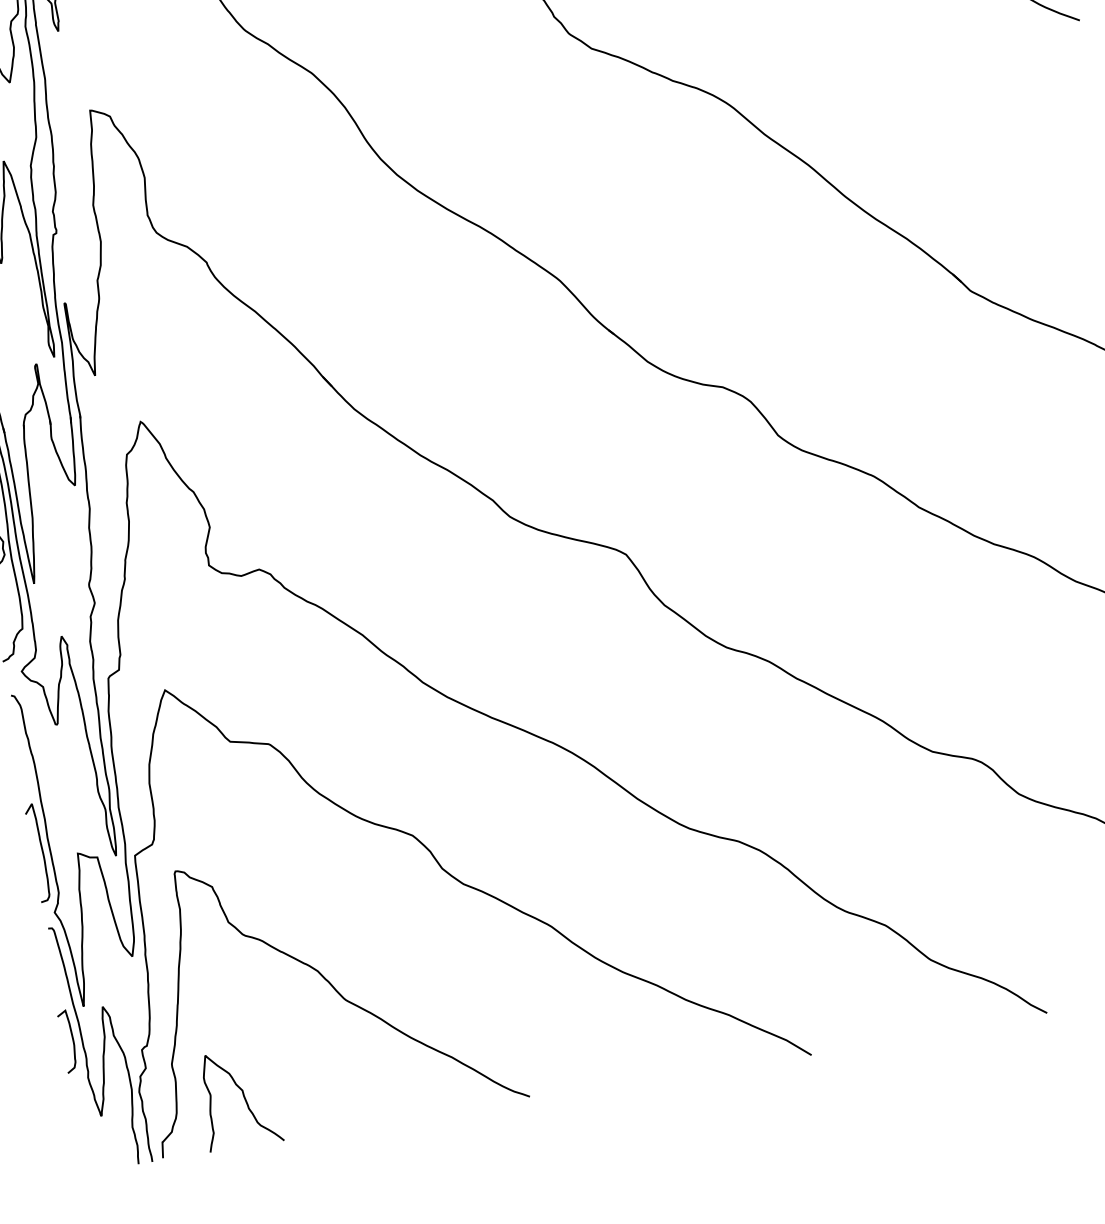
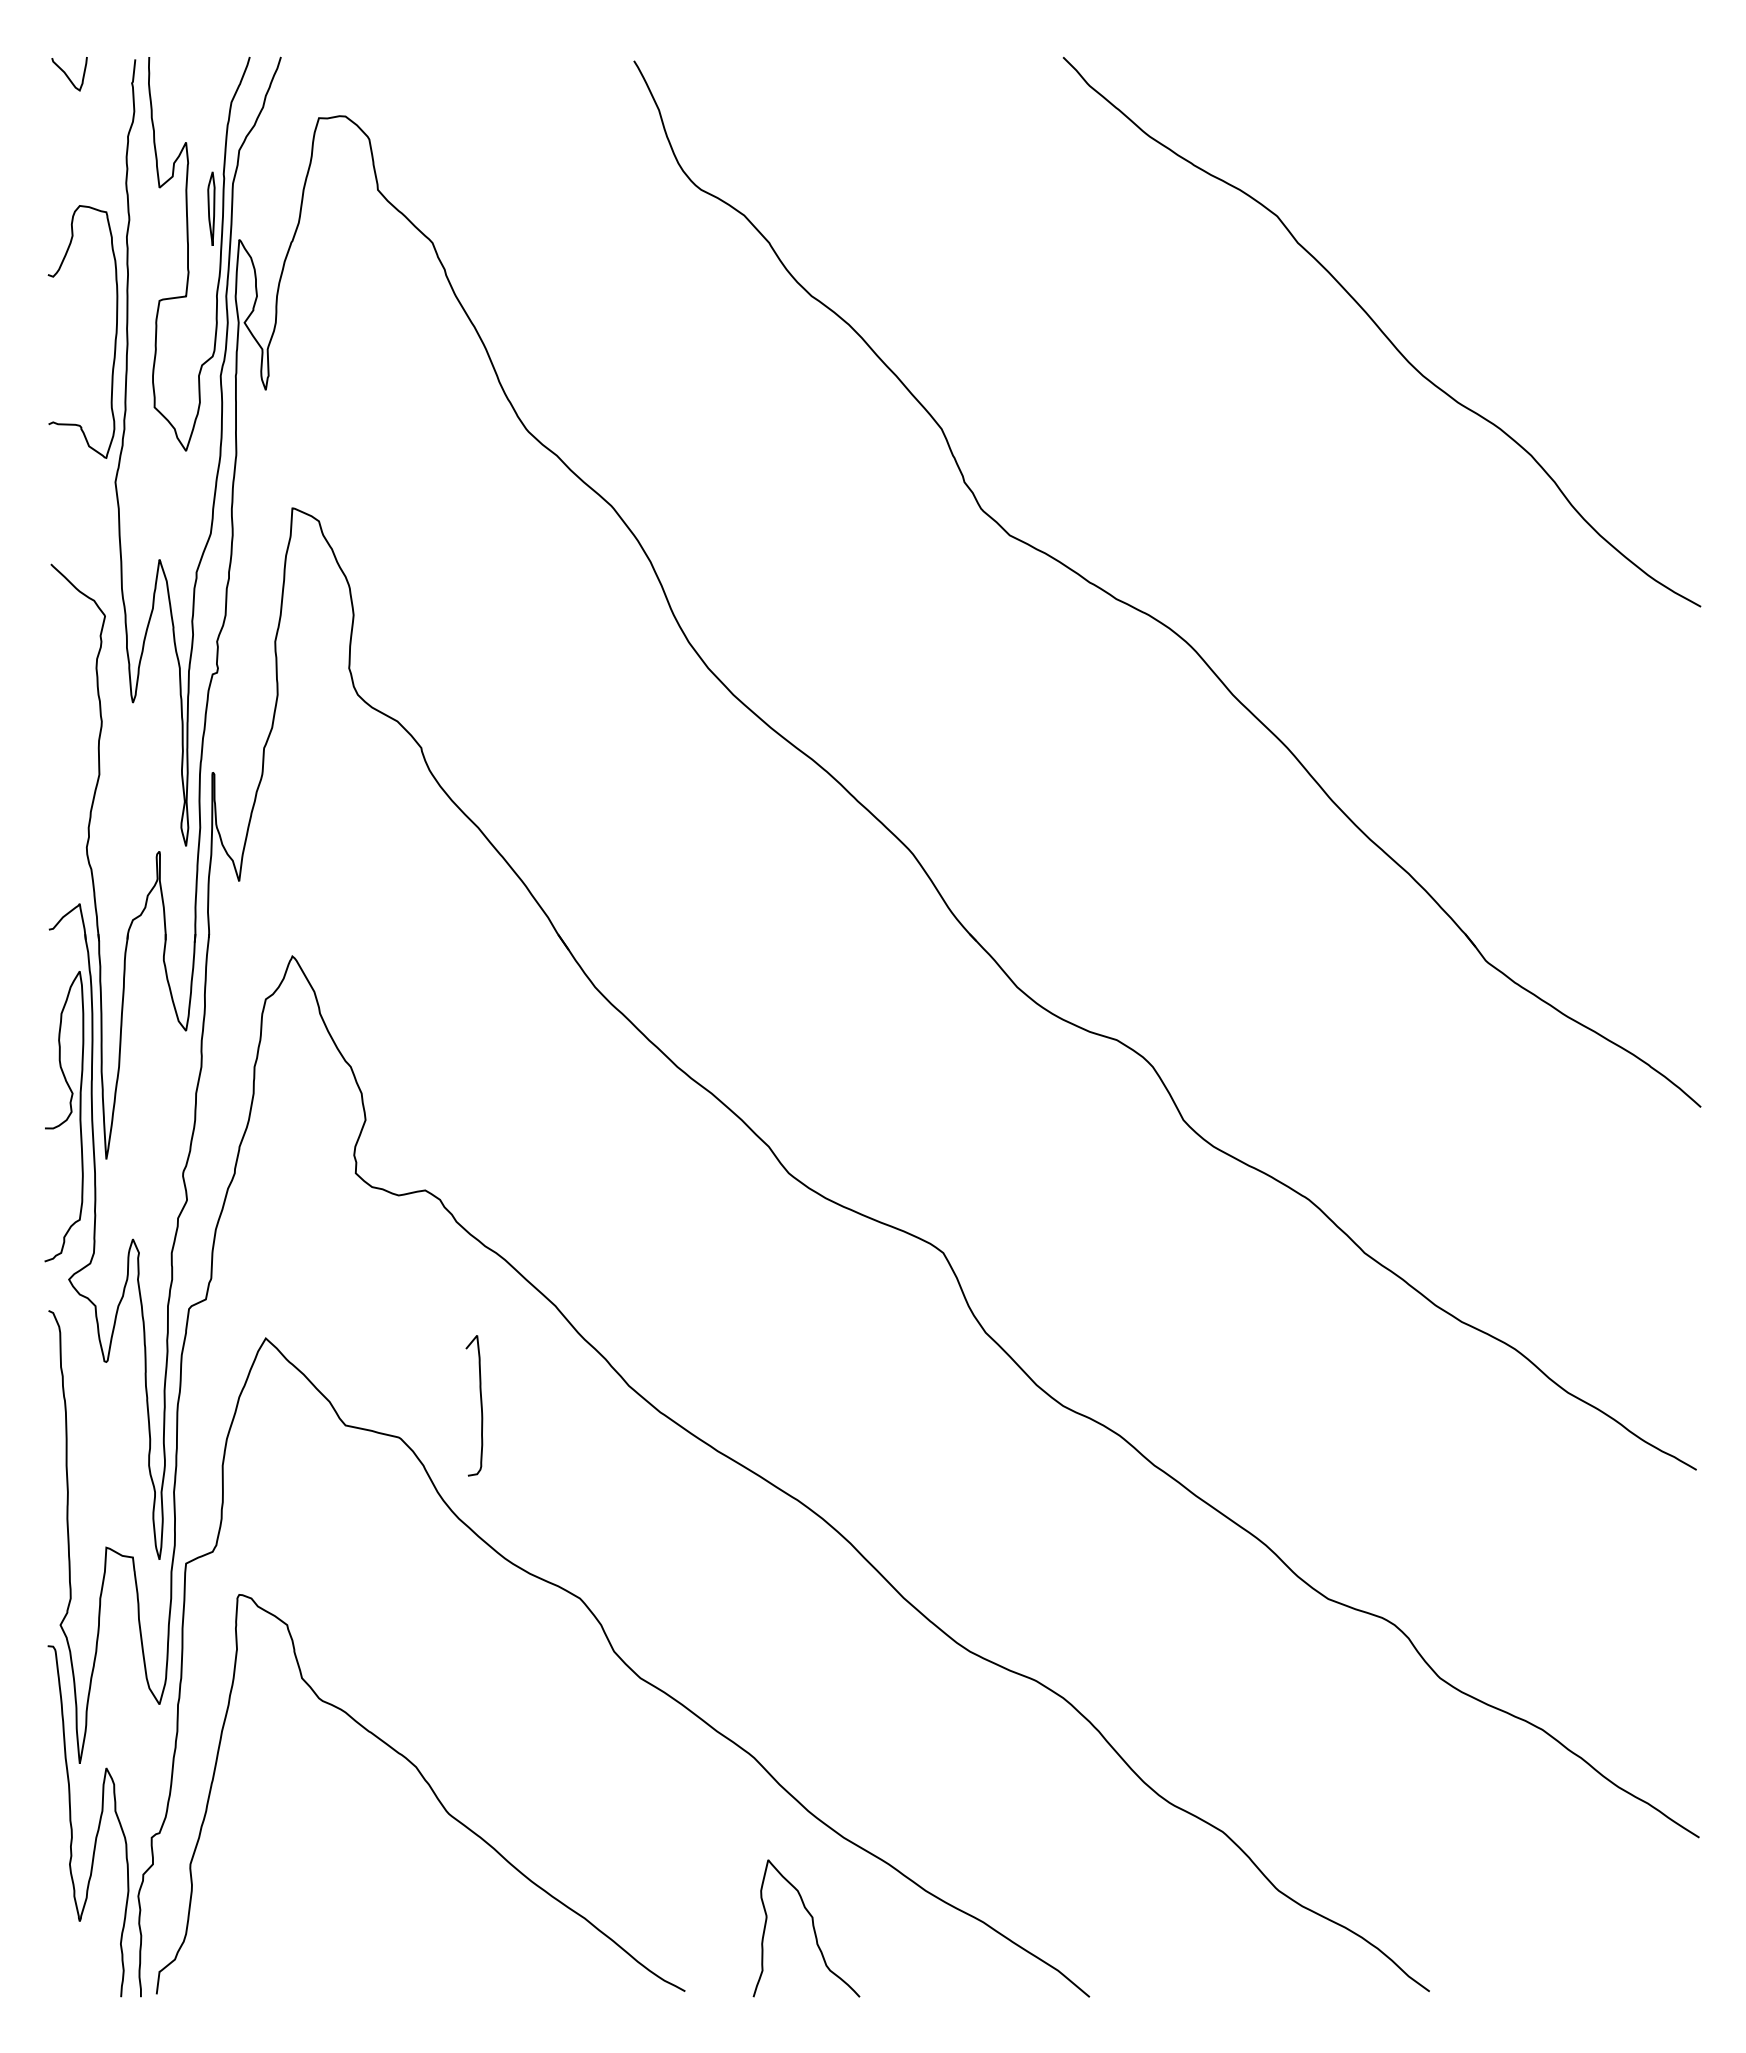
curve: (42, 852) -> (480, 1405), moved
curve: (72, 1041) -> (56, 1809), removed
curve: (243, 1097) -> (812, 1927), moved

